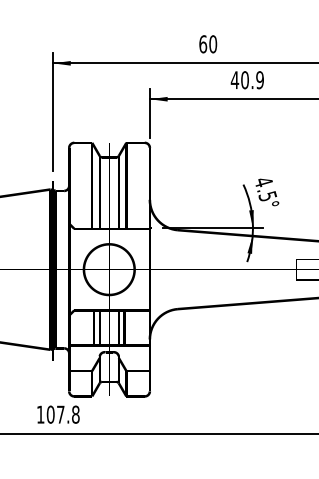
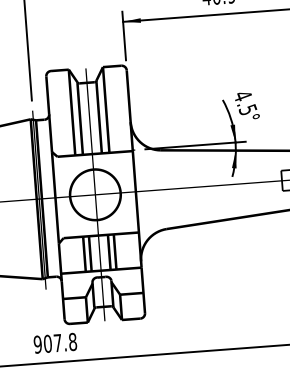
text: (40, 414) -> (37, 344), 107.8 -> 907.8

